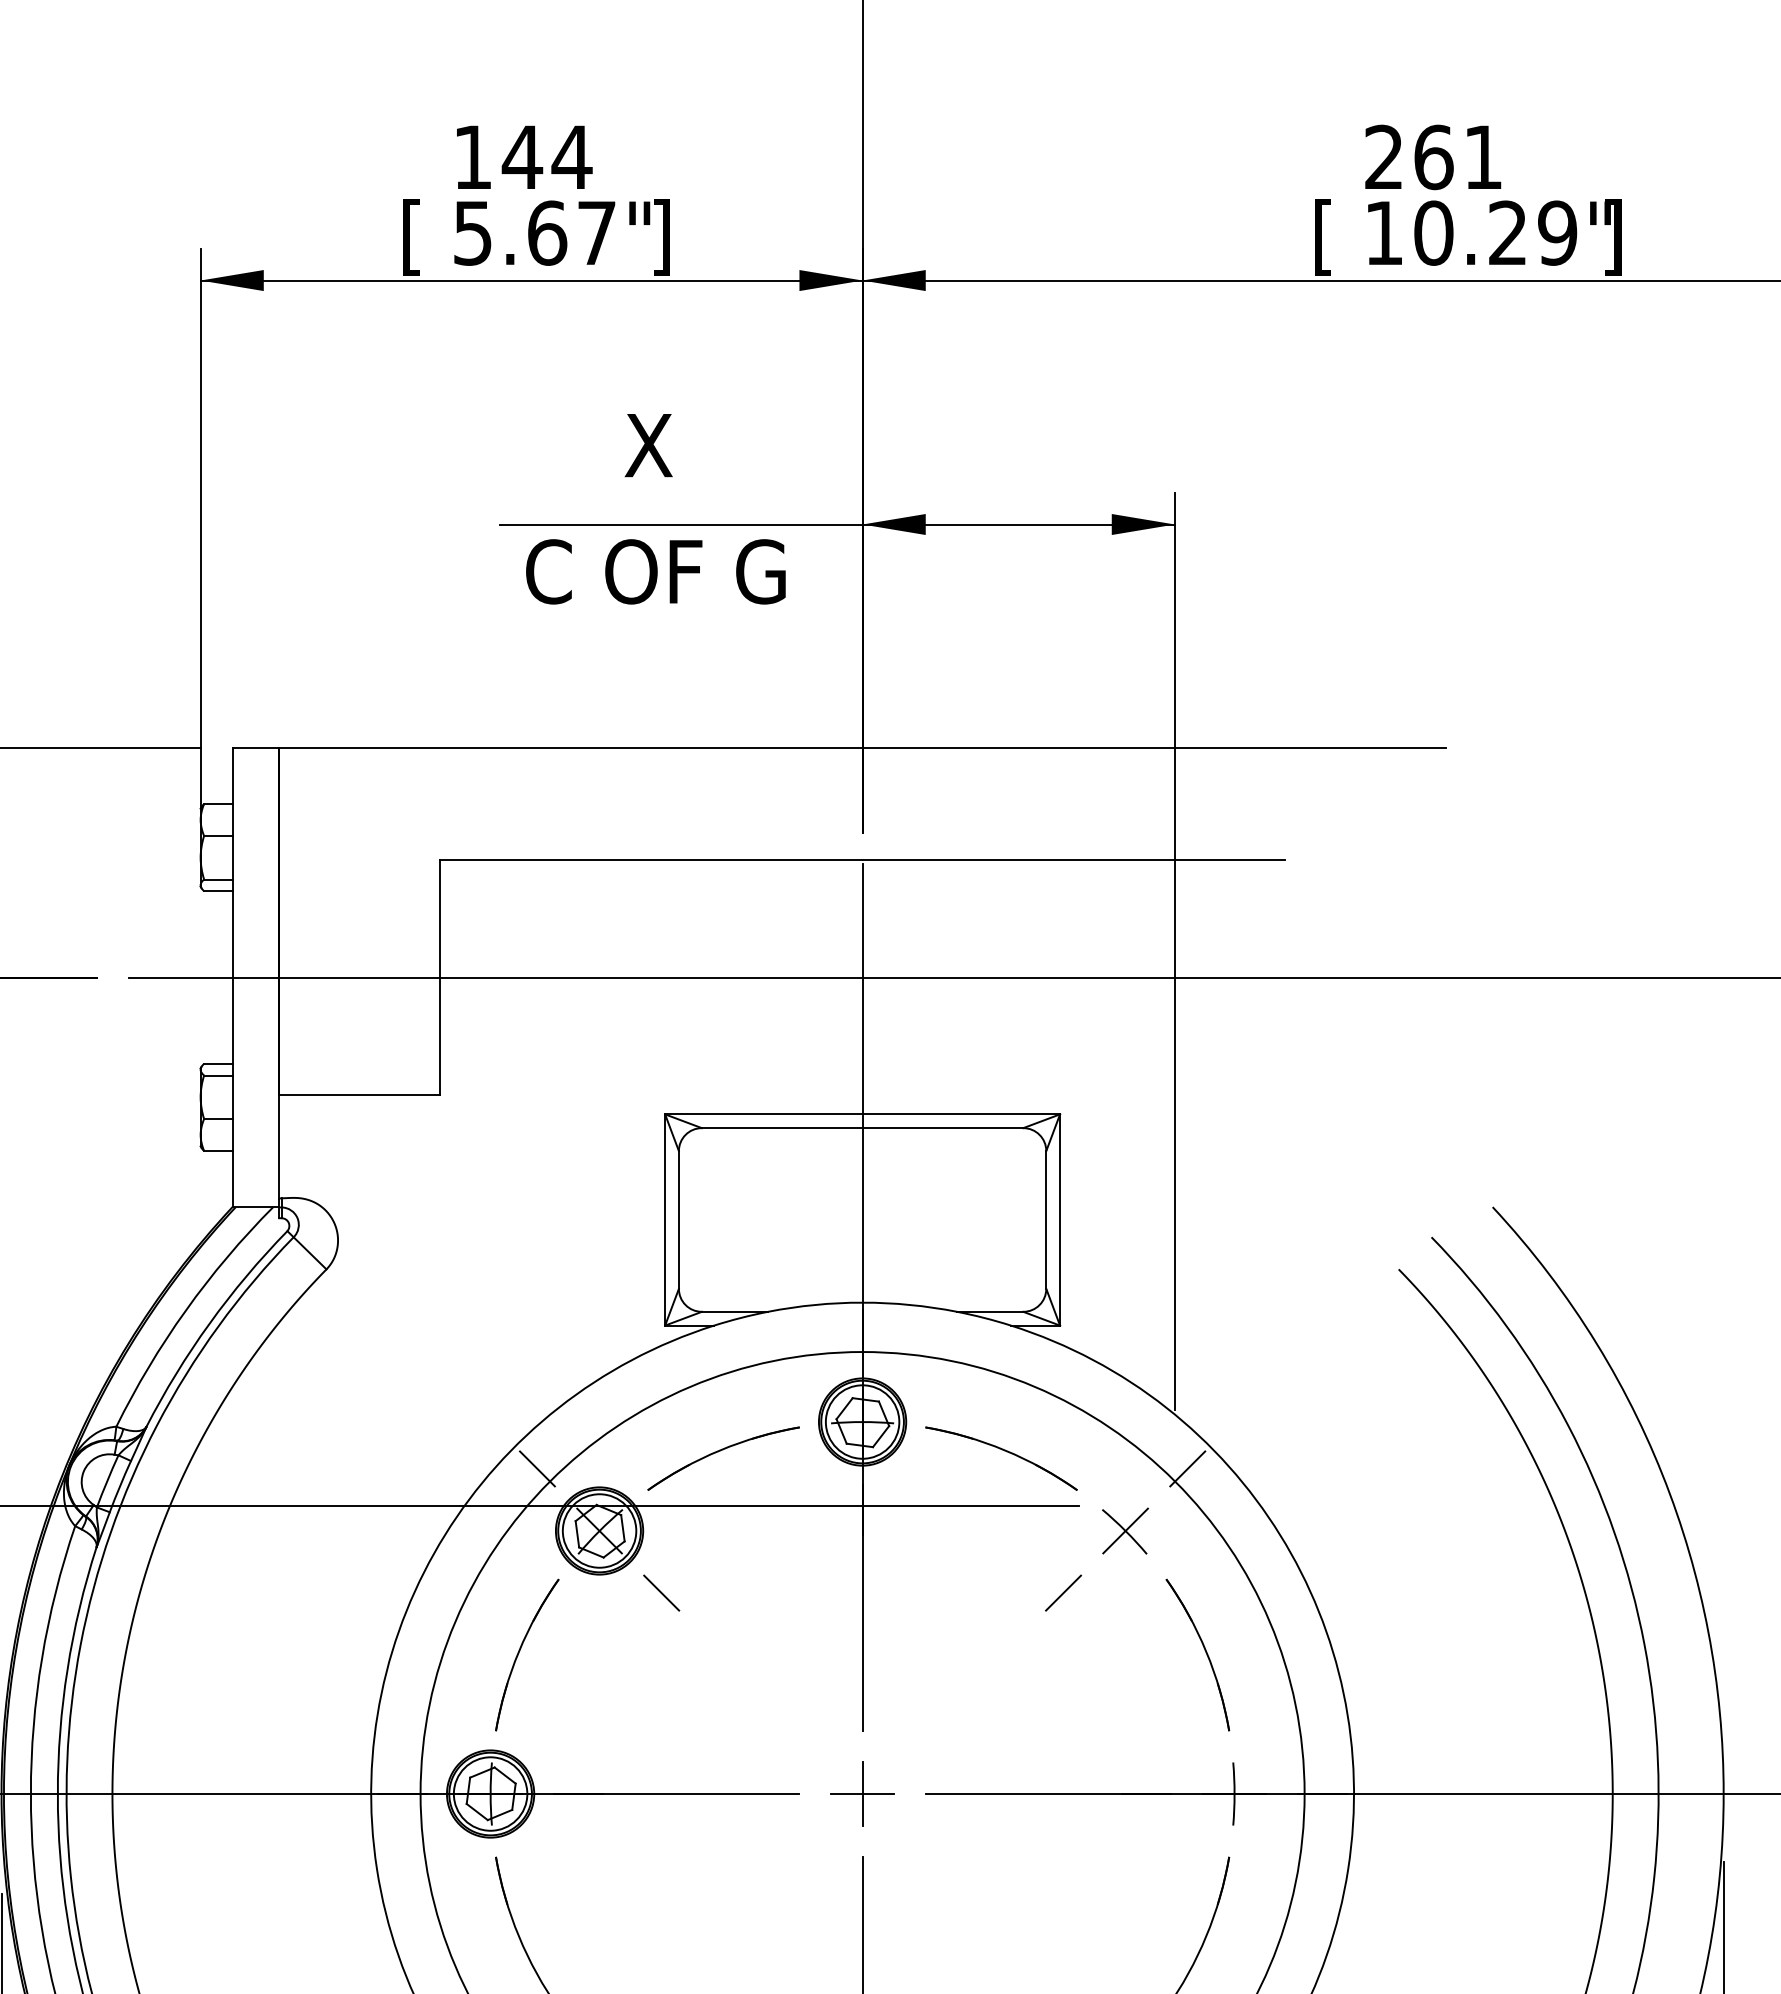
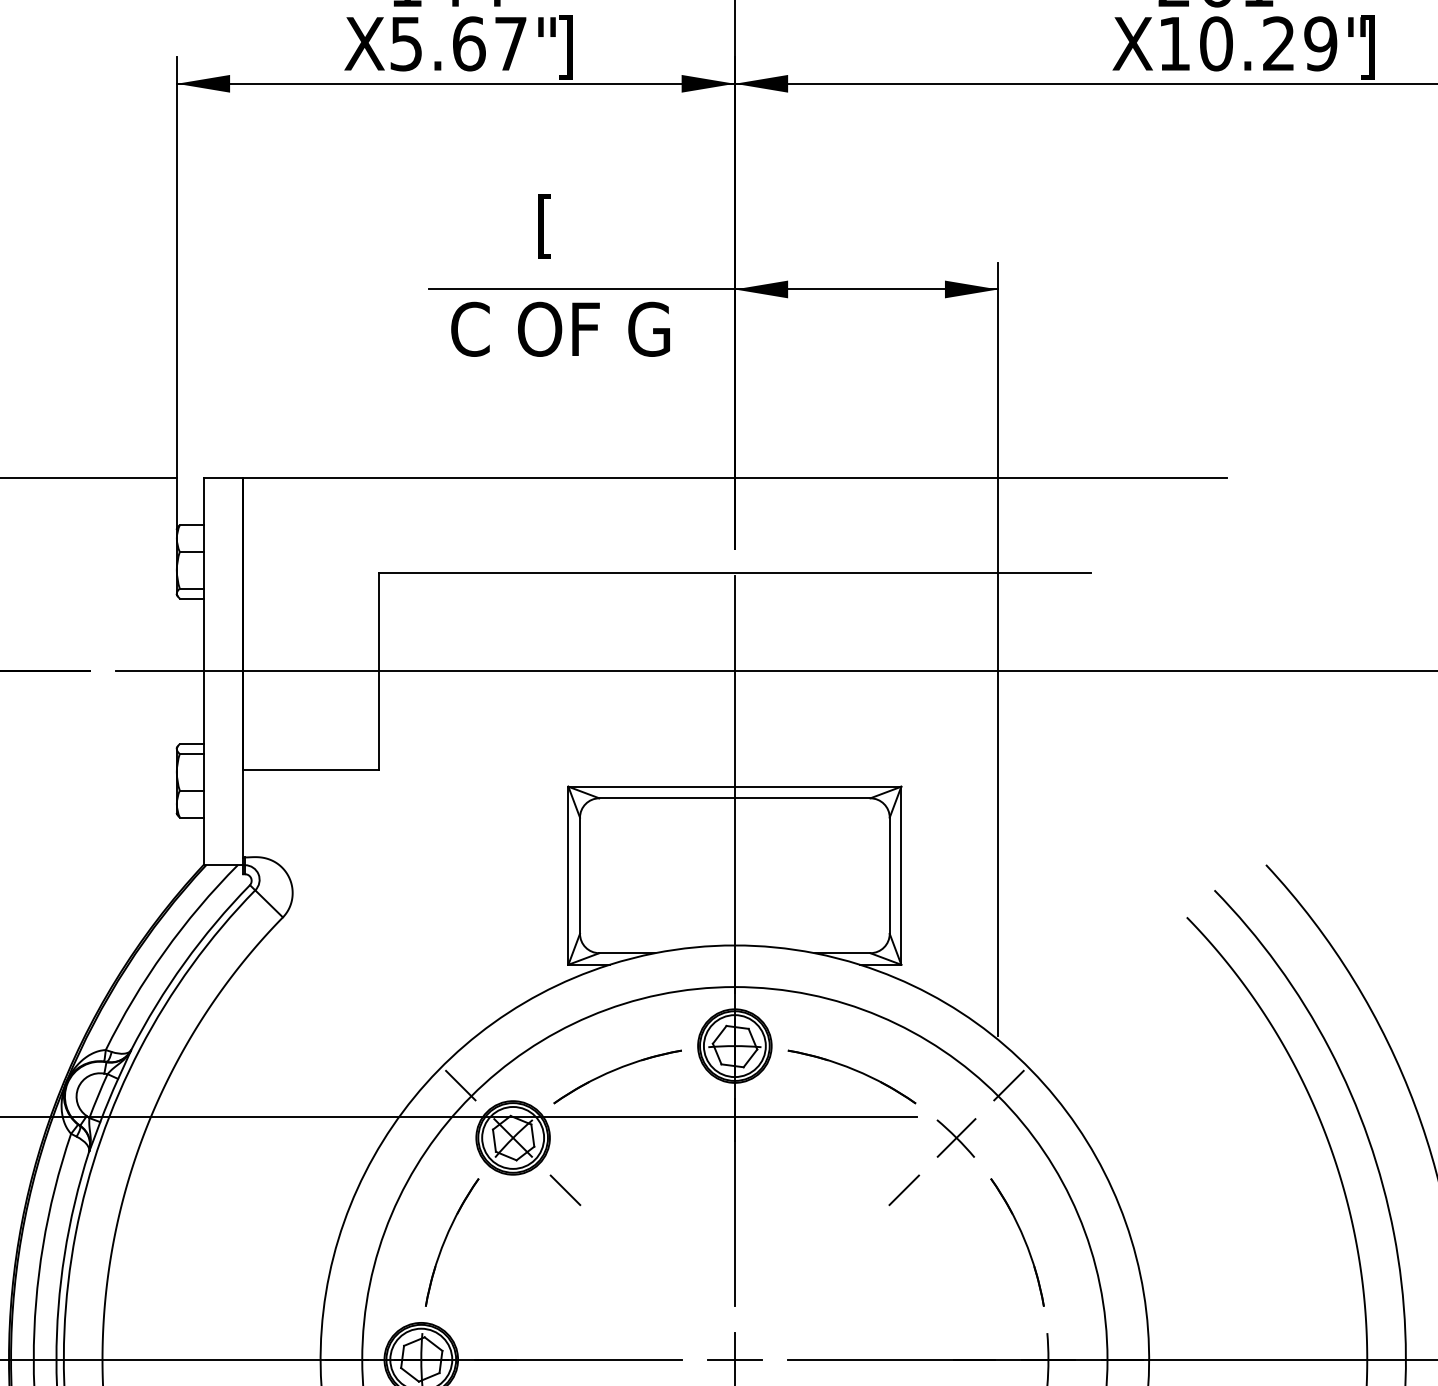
text: (423, 237) -> (364, 47), [ -> X
text: (1334, 237) -> (1132, 47), [ -> X
text: (648, 449) -> (554, 226), X -> [

